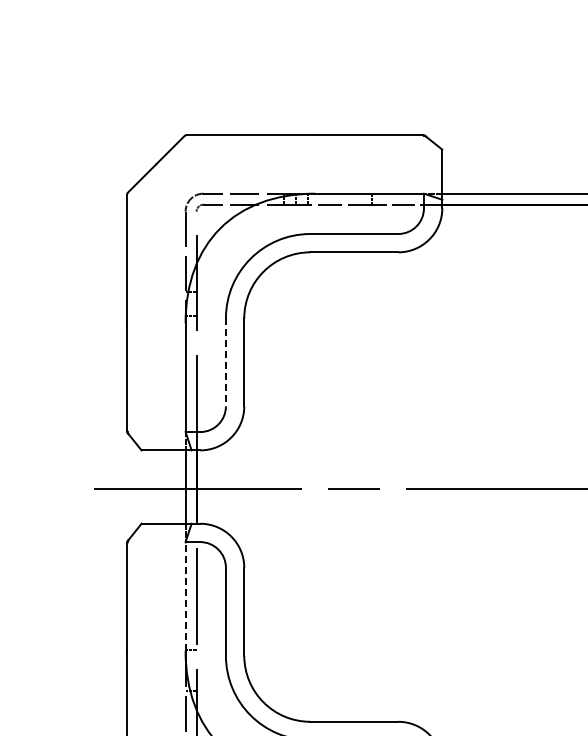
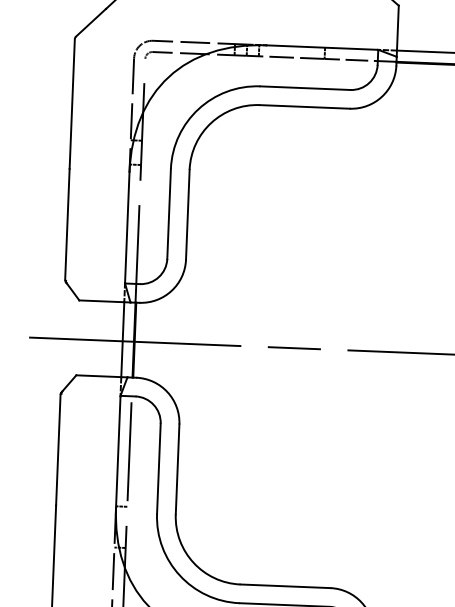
line: (225, 362) -> (168, 214), dashed -> solid
line: (185, 597) -> (118, 452), dashed -> solid

